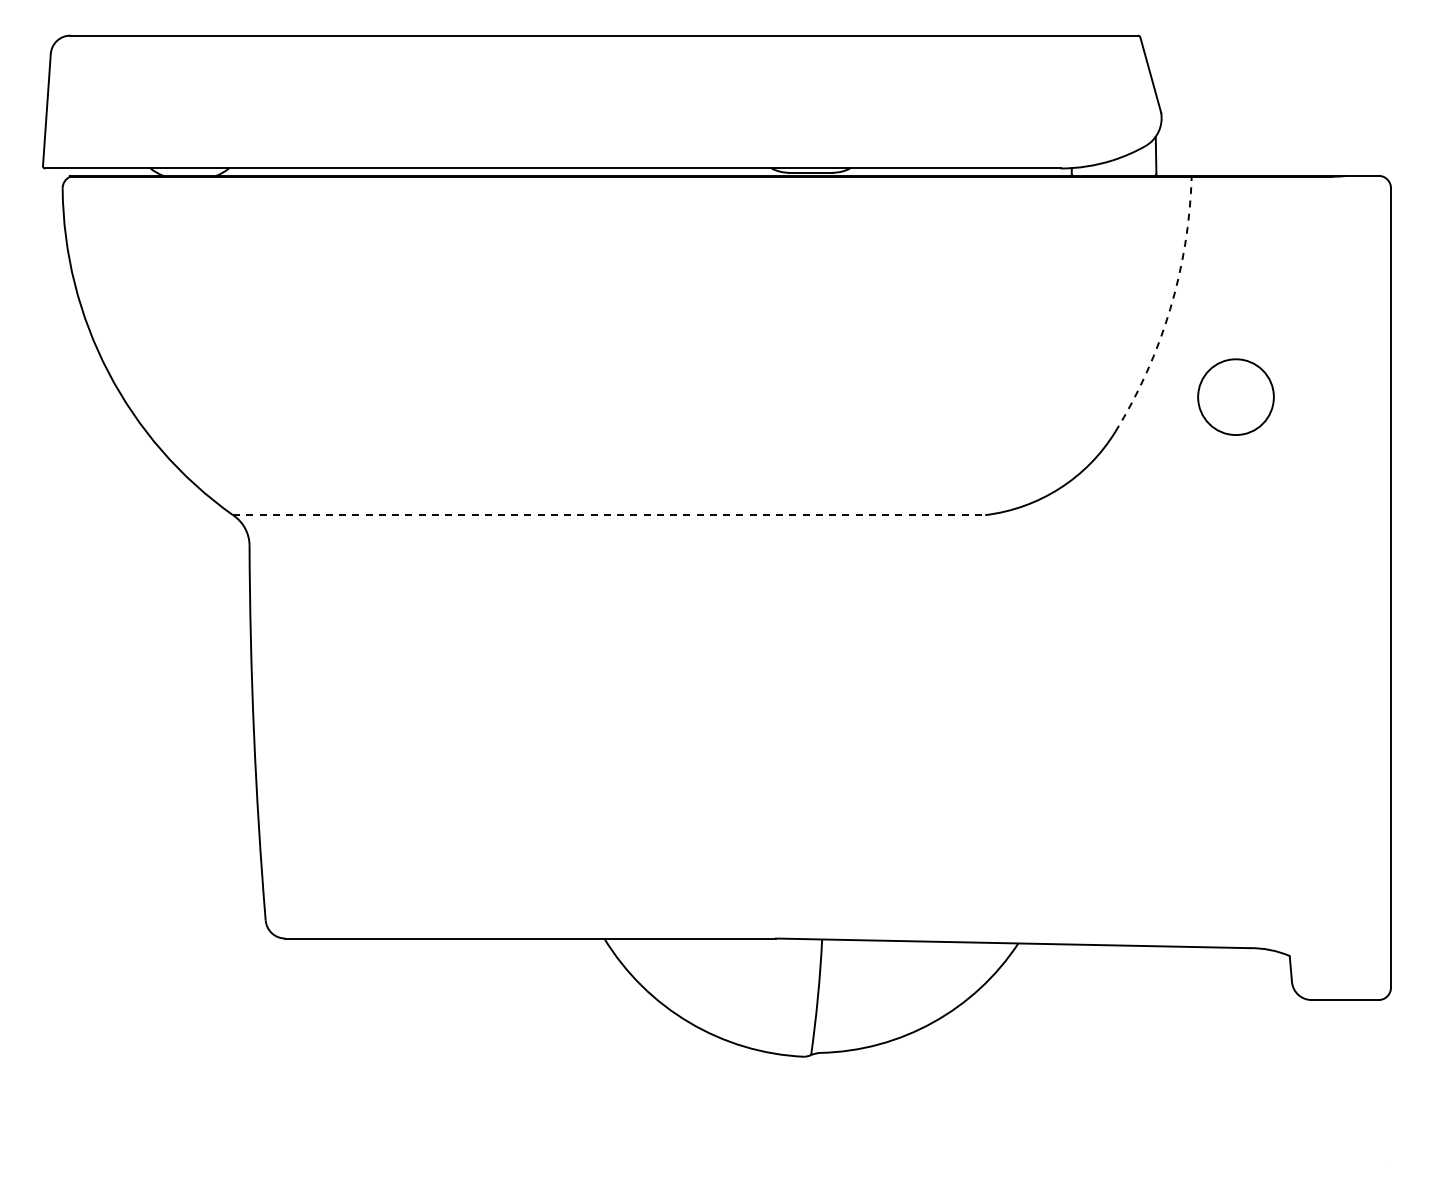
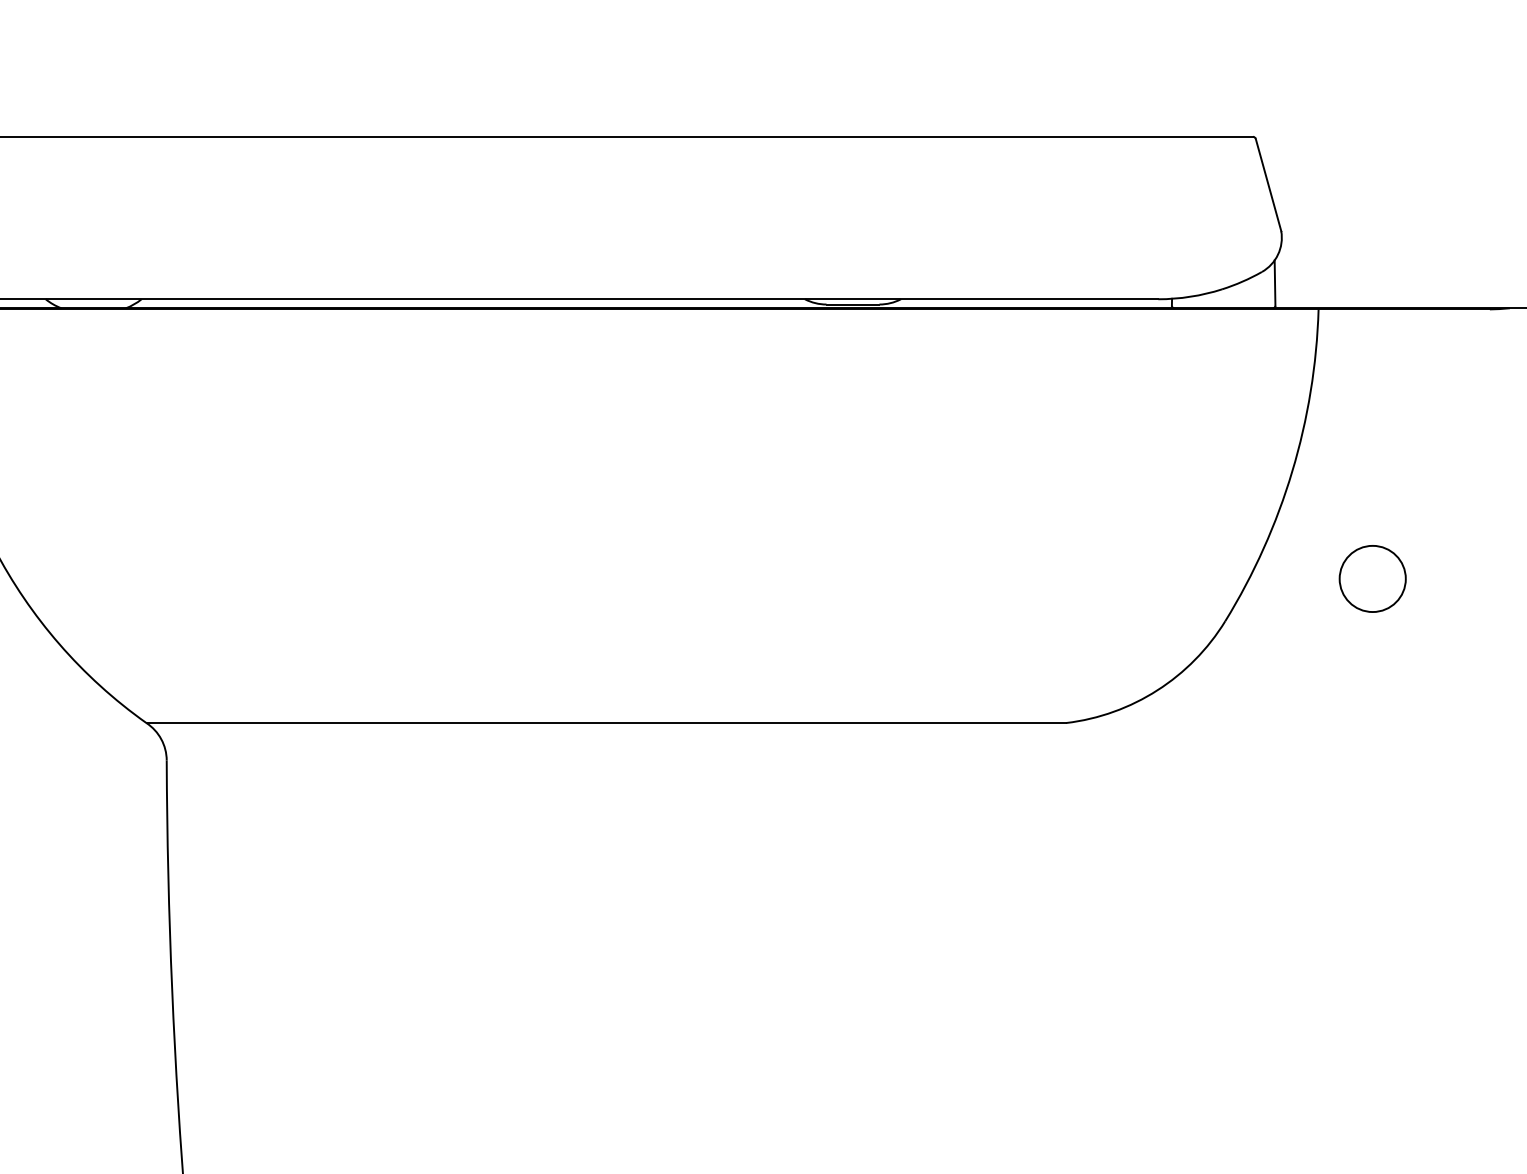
arc: (1170, 309) -> (1292, 471), dashed -> solid
circle: (1235, 397) -> (1372, 579), size x0.71
line: (609, 515) -> (606, 723), dashed -> solid

